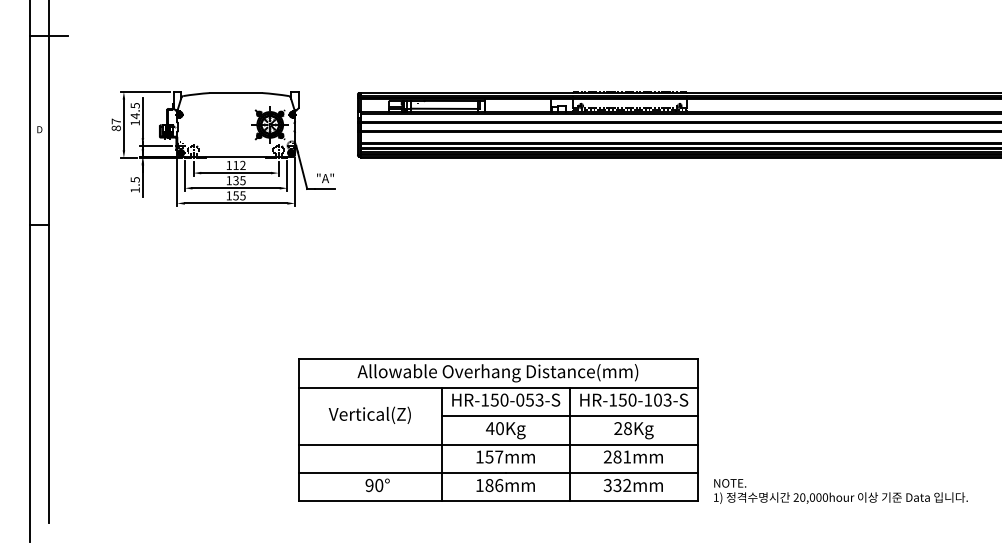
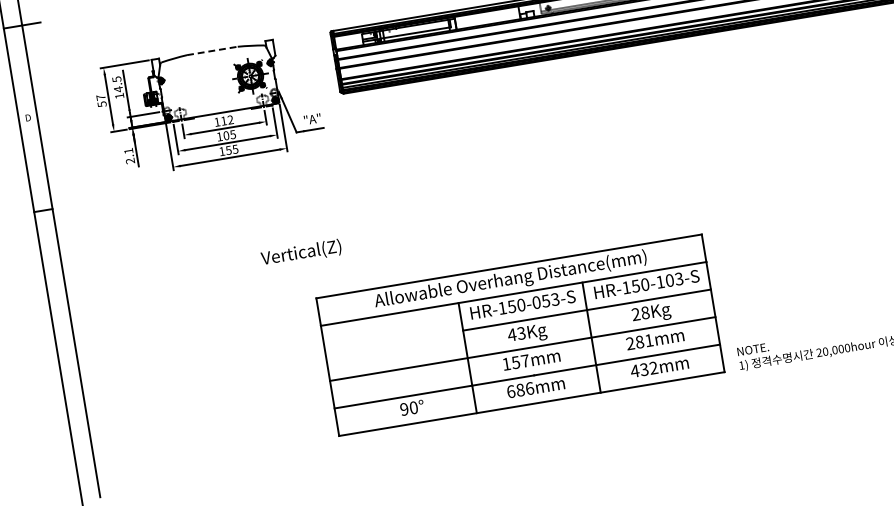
line: (236, 93) -> (212, 51), solid -> dashed
text: (115, 128) -> (101, 104), 87 -> 57
text: (235, 180) -> (225, 135), 135 -> 105
text: (134, 184) -> (128, 155), 1.5 -> 2.1
text: (369, 414) -> (300, 252), moved
text: (499, 428) -> (521, 333), 40Kg -> 43Kg
text: (479, 485) -> (510, 391), 186mm -> 686mm
text: (607, 485) -> (634, 371), 332mm -> 432mm

